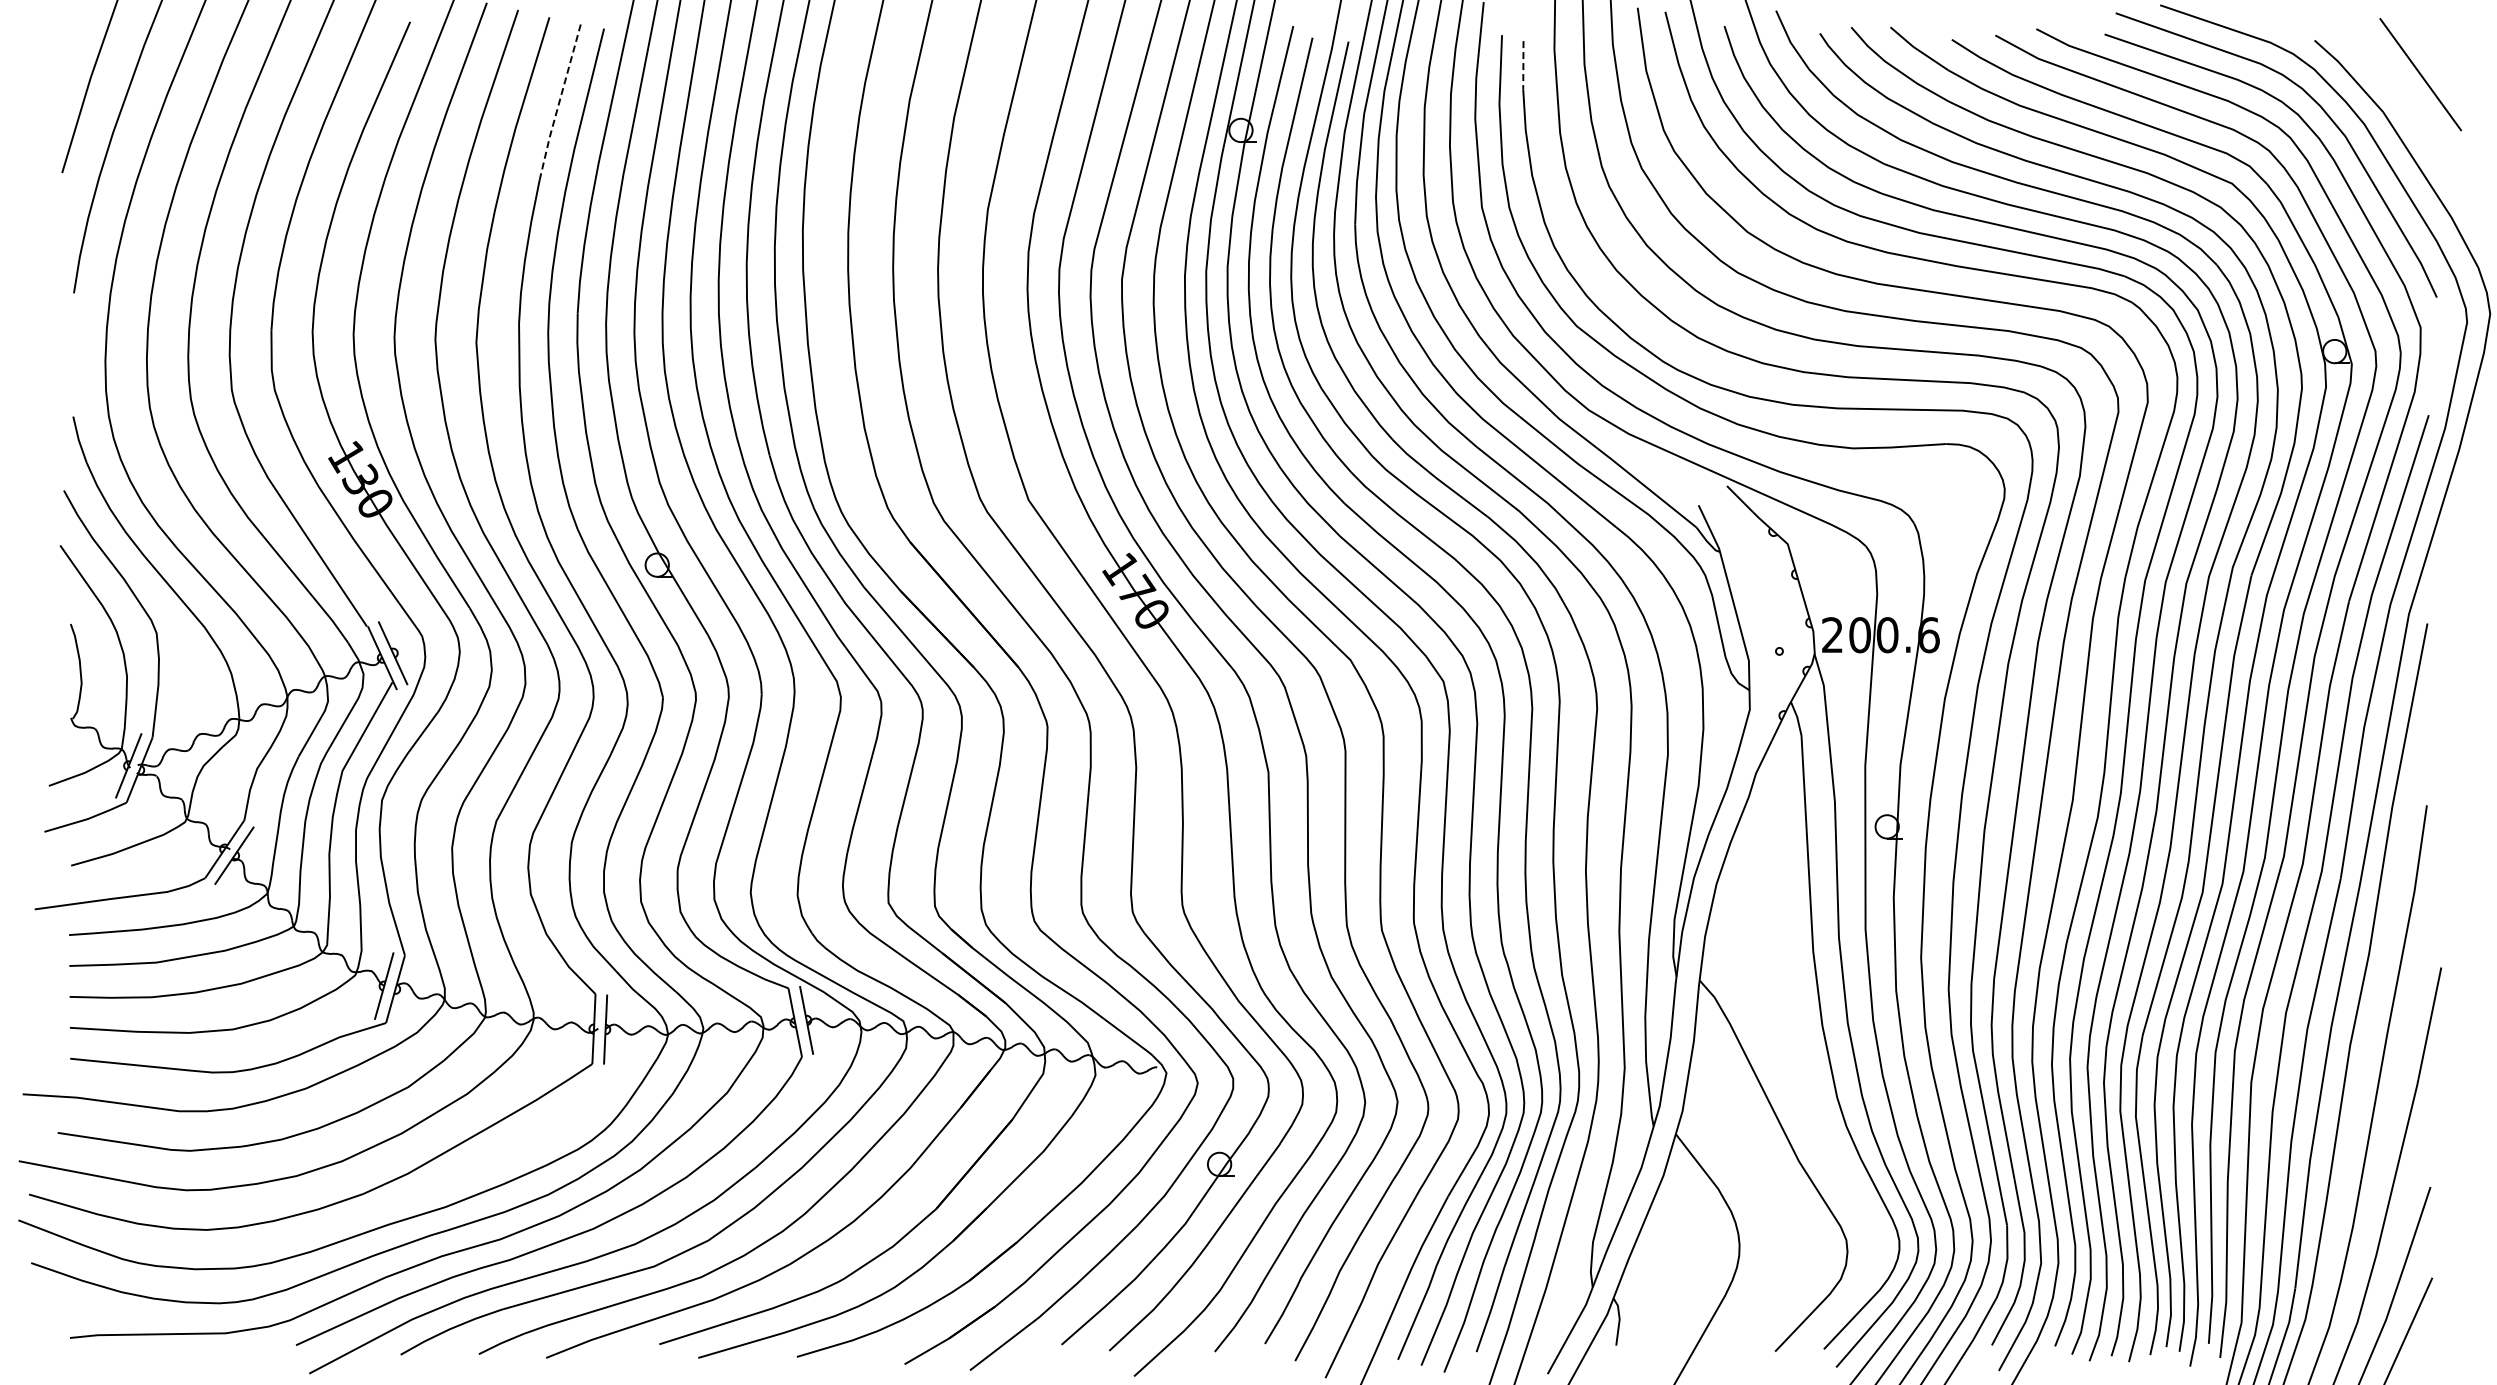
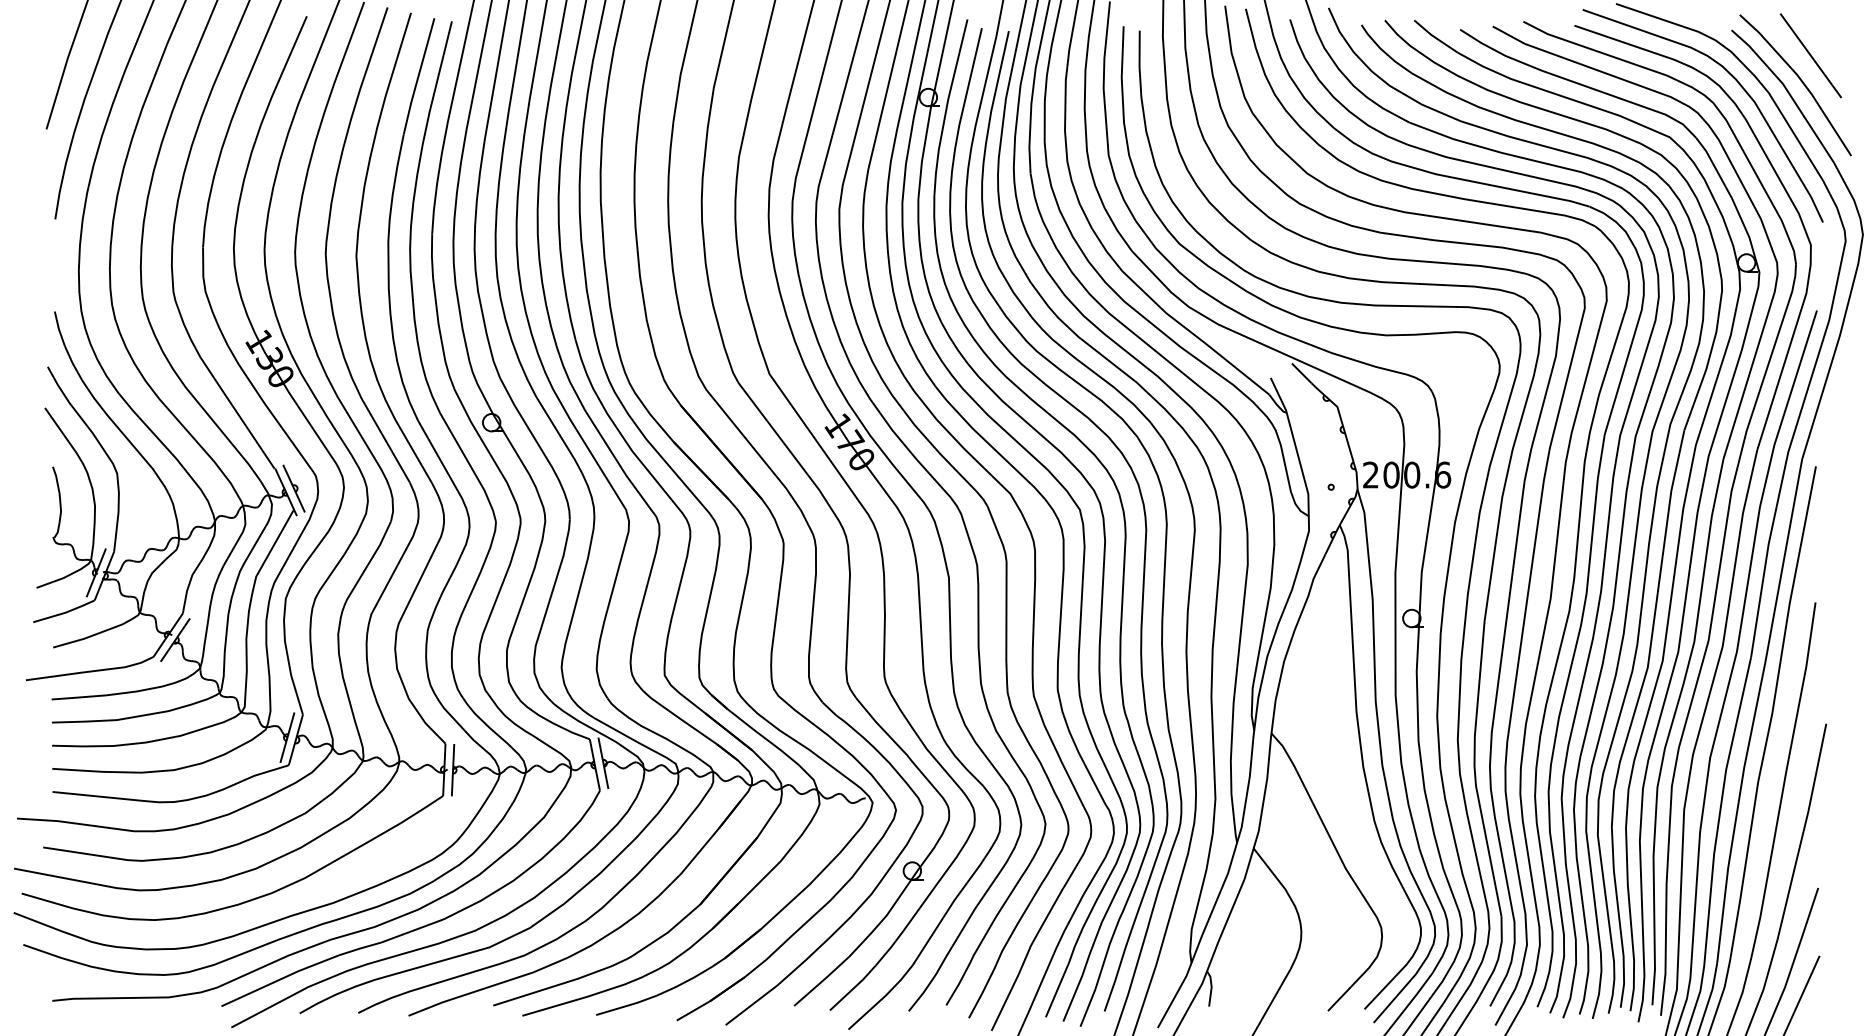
line: (1523, 65) -> (1139, 48), dashed -> solid
line: (559, 102) -> (418, 76), dashed -> solid
line: (2406, 107) -> (1800, 80), added

